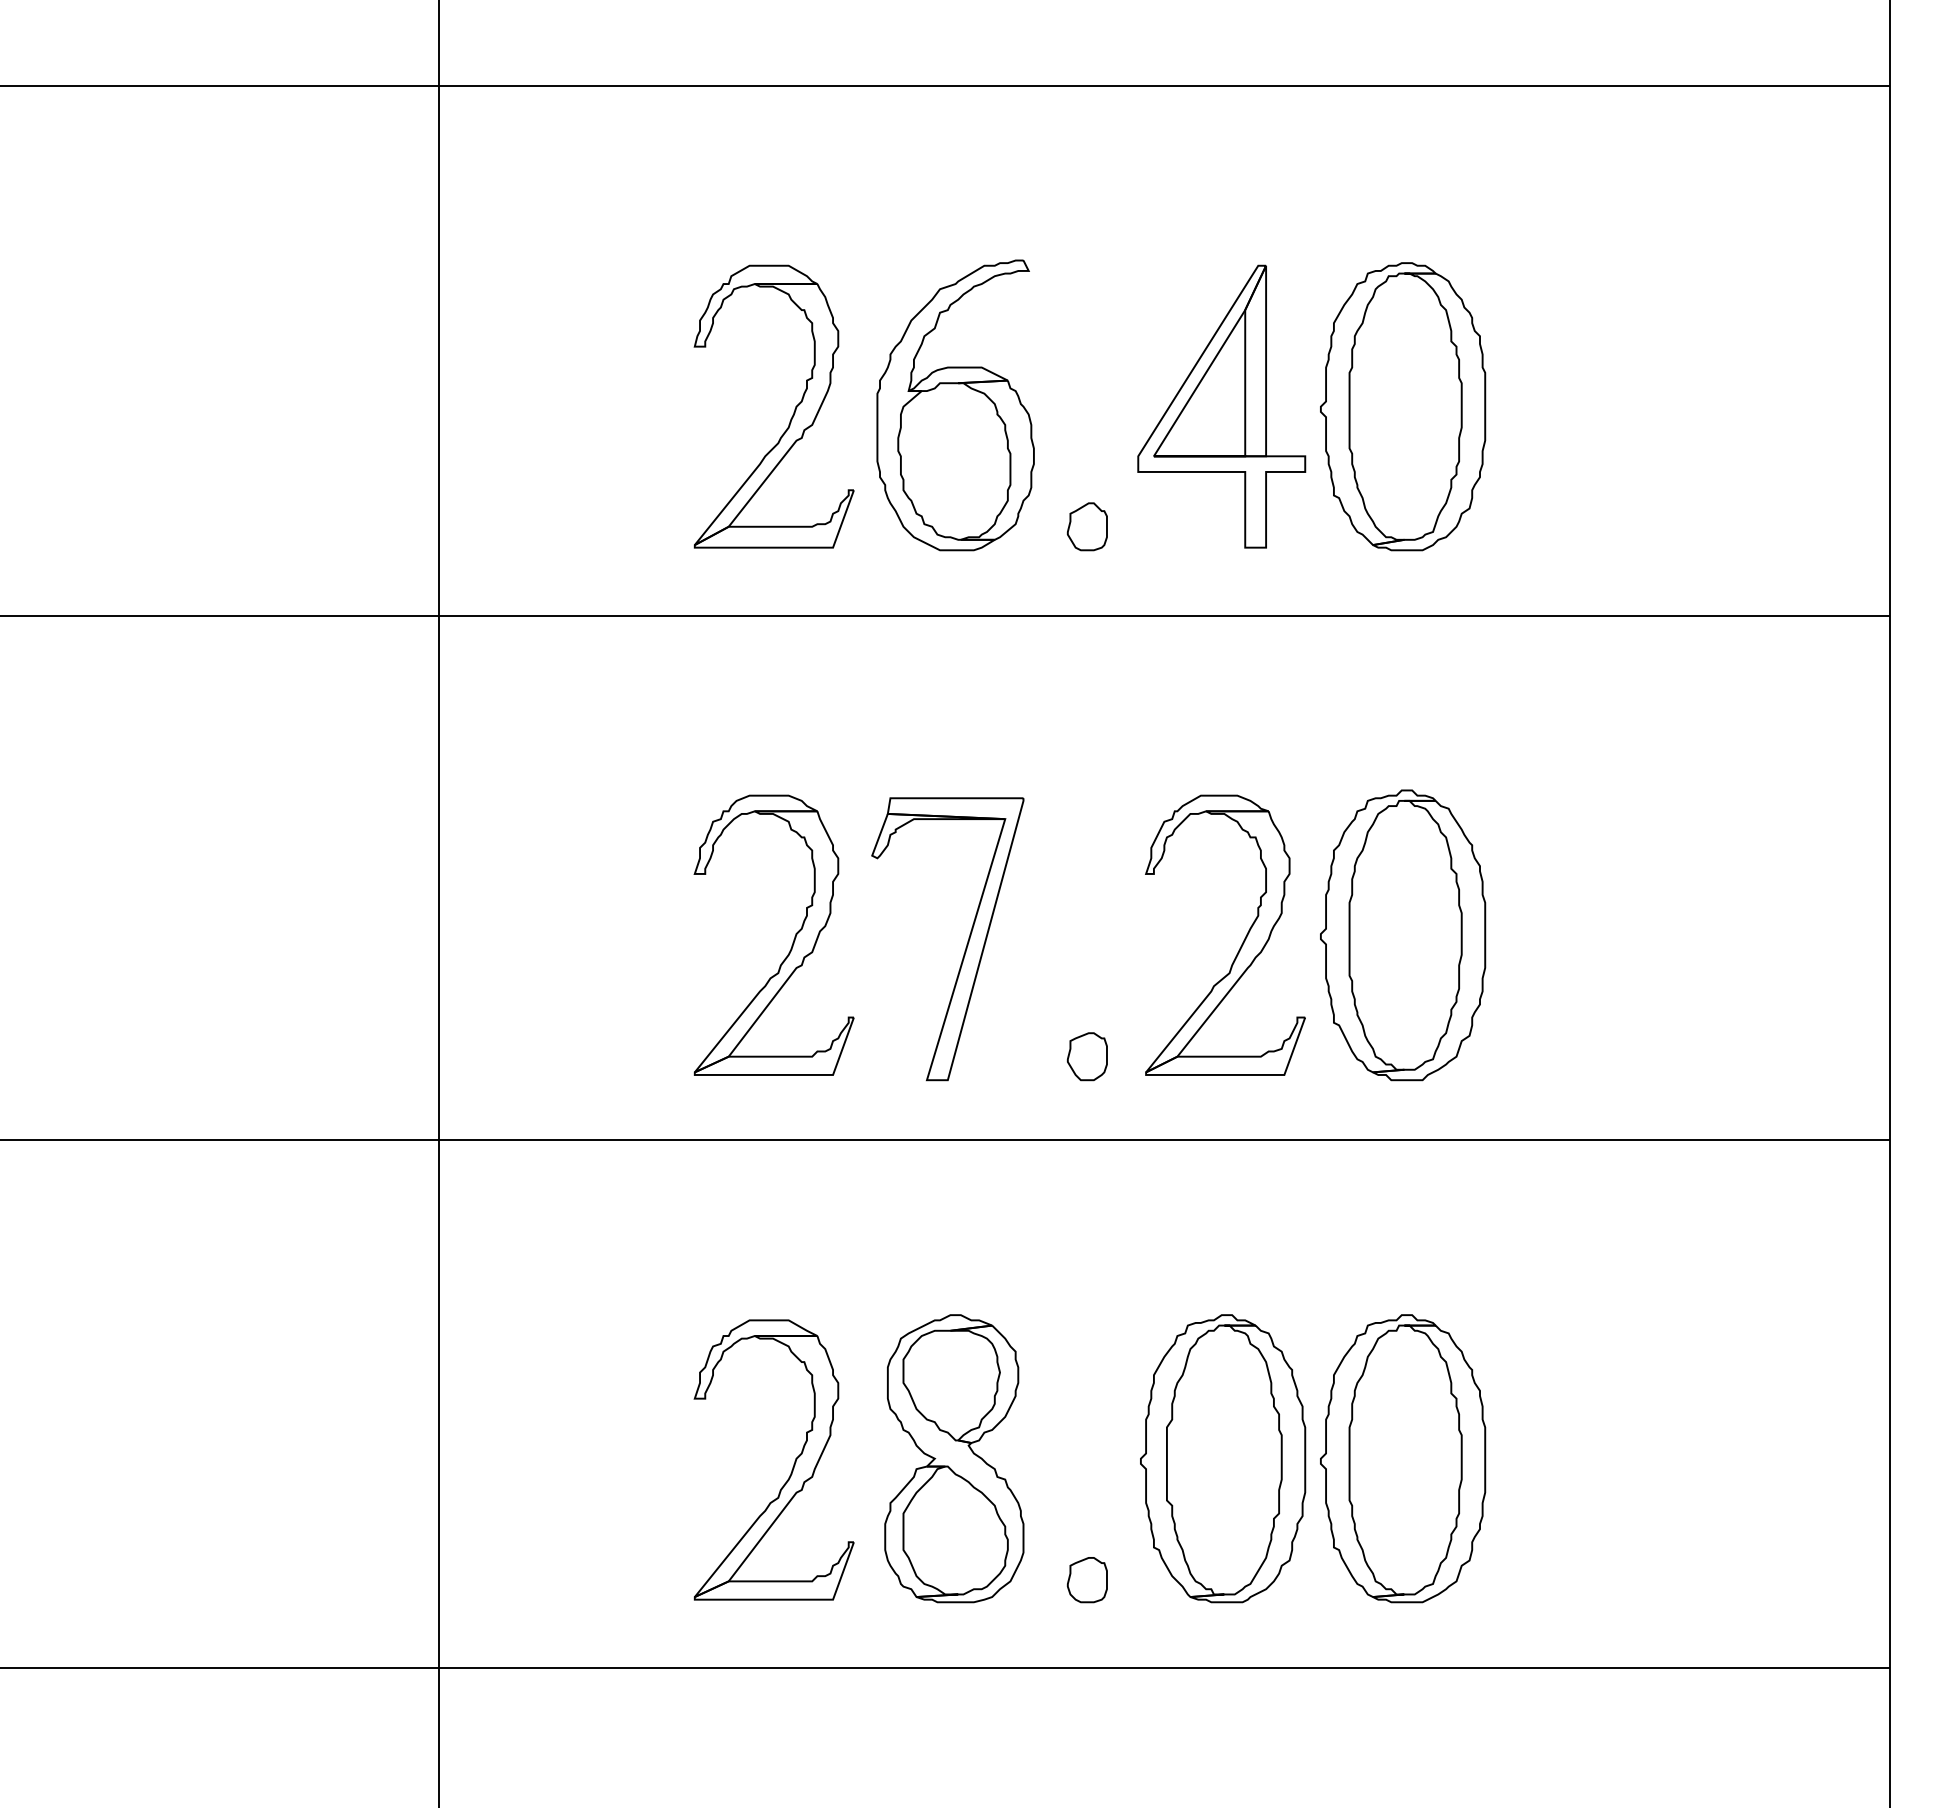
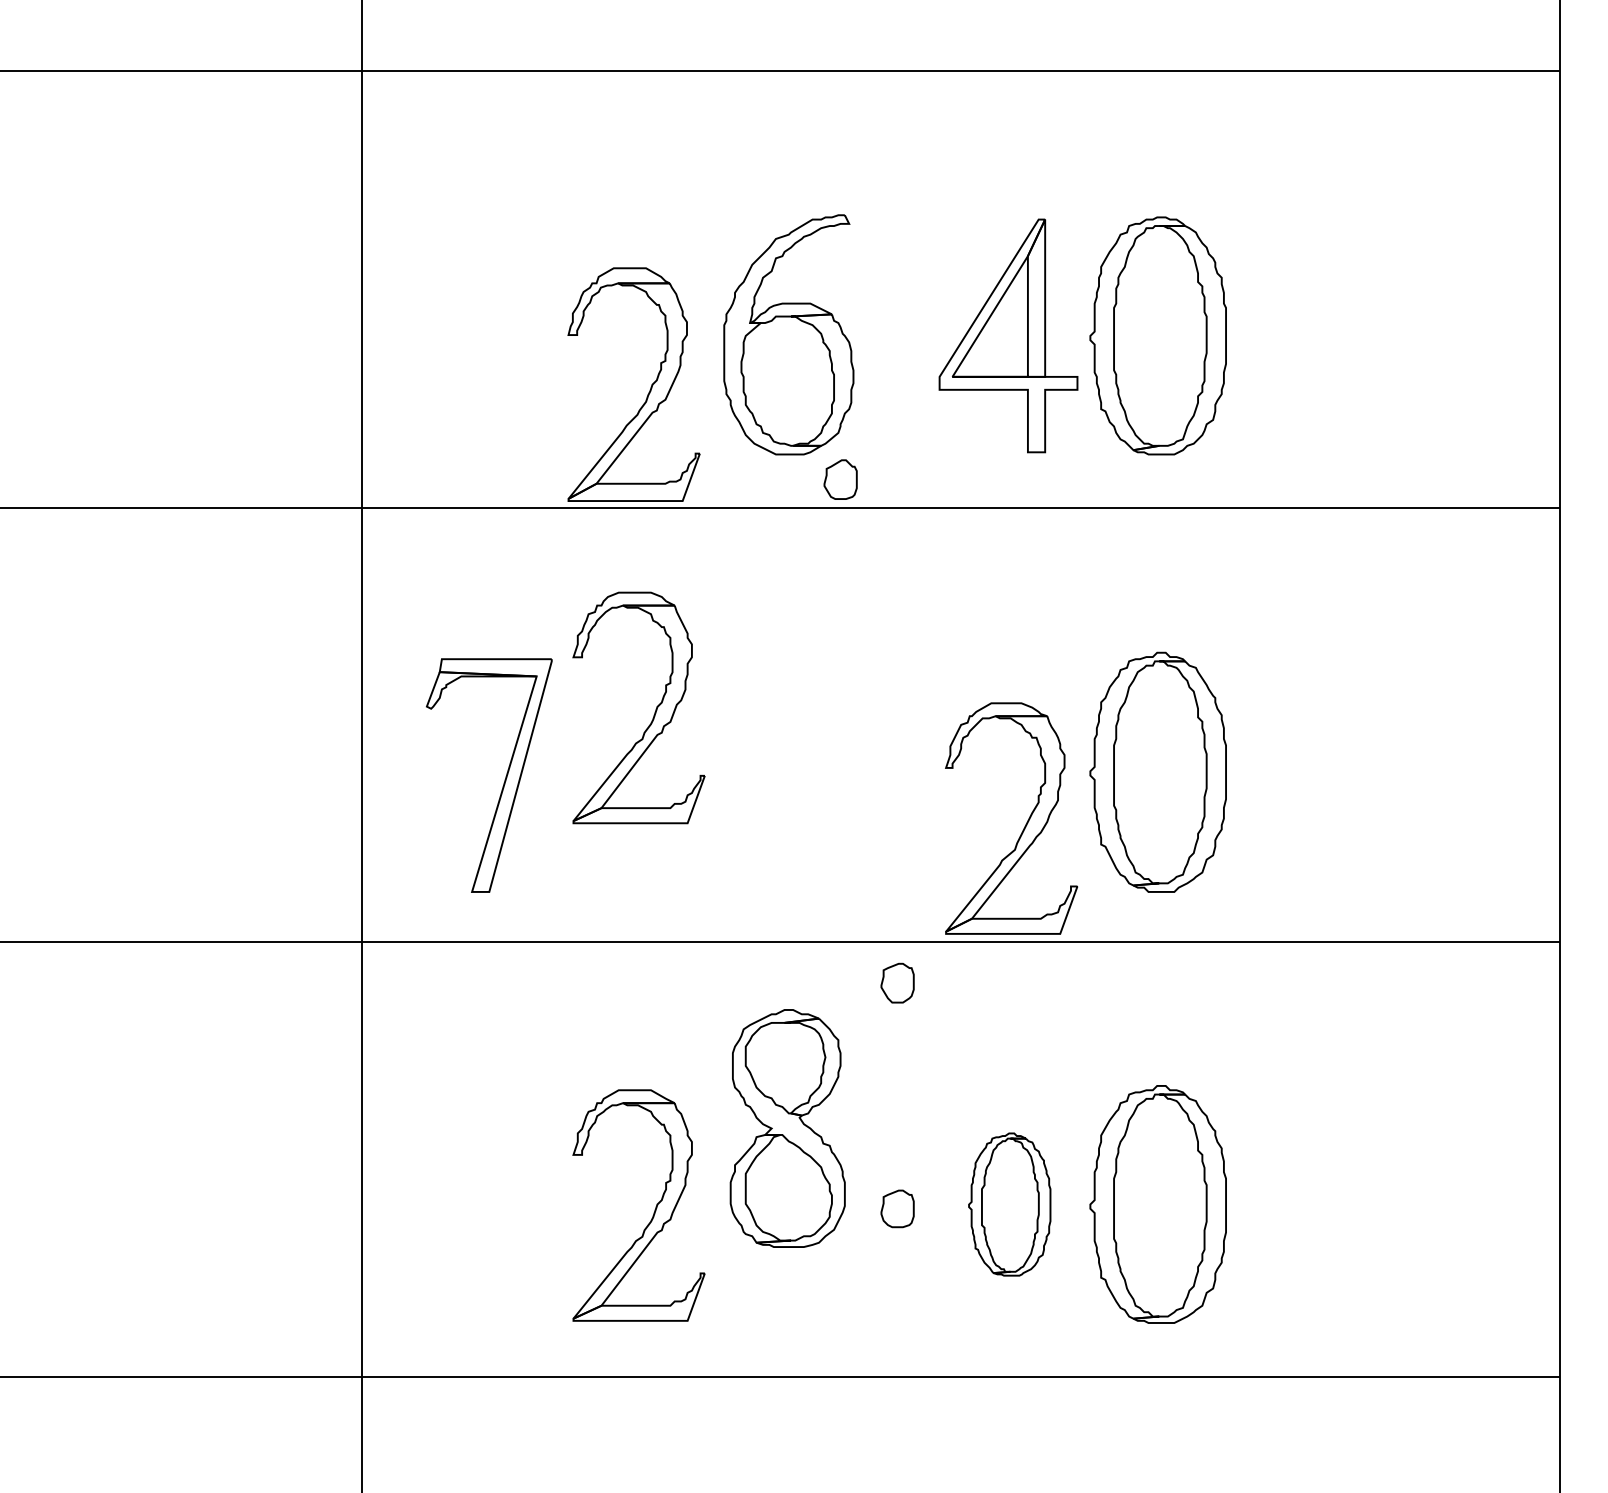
part: (791, 416) -> (648, 392), moved
part: (1086, 526) -> (839, 479), moved
part: (793, 939) -> (654, 711), moved
part: (1242, 942) -> (1025, 824), moved
part: (966, 944) -> (504, 779), moved
part: (1086, 1056) -> (896, 983), moved
part: (954, 1458) -> (787, 1128), moved
part: (1223, 1458) -> (1009, 1204), size x0.6
part: (1086, 1580) -> (896, 1209), moved

